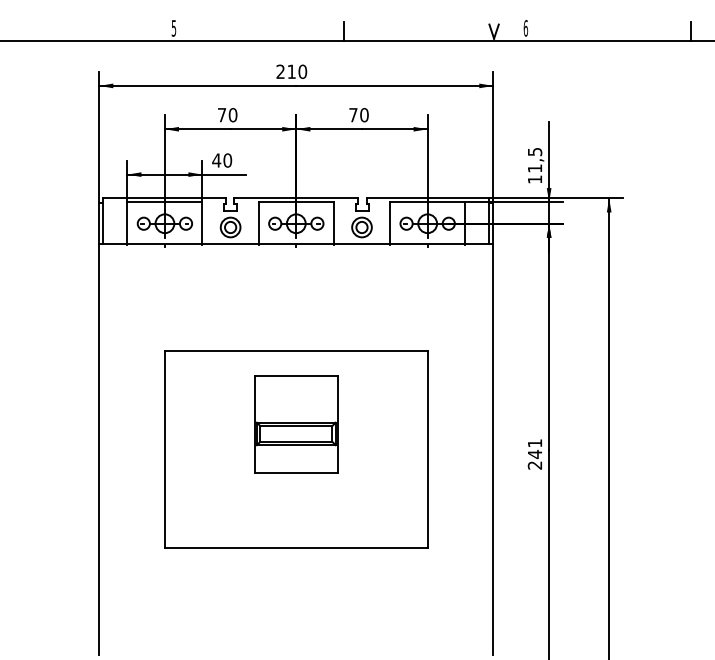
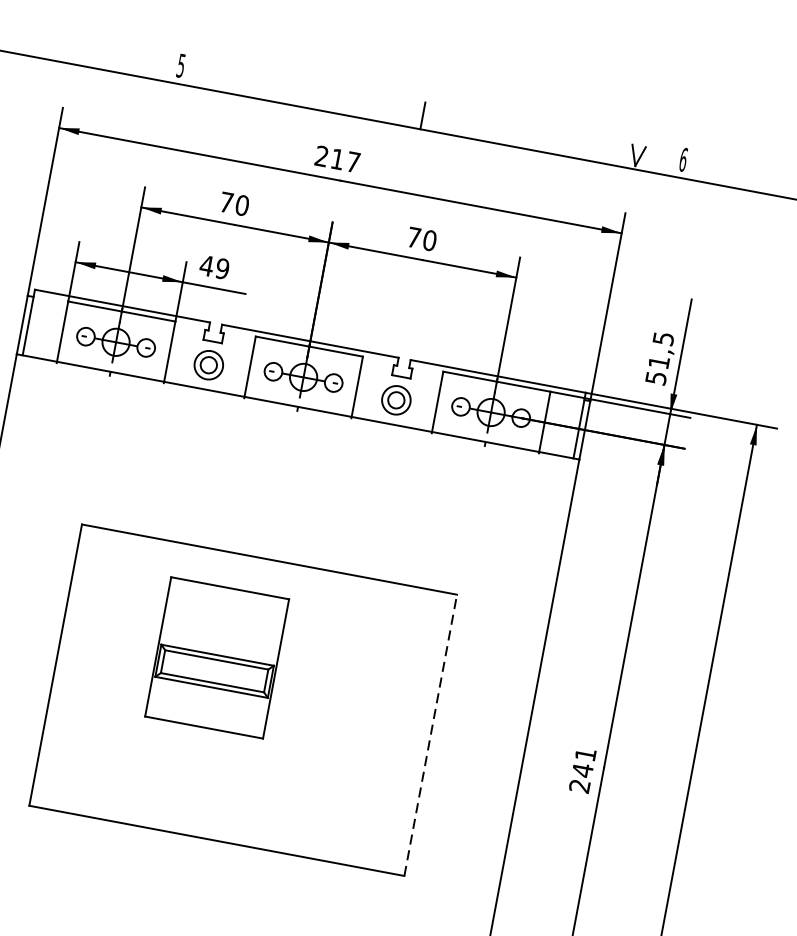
text: (302, 71) -> (353, 161), 210 -> 217
text: (227, 160) -> (222, 268), 40 -> 49
text: (535, 179) -> (656, 378), 11,5 -> 51,5
part: (296, 424) -> (217, 657), moved
line: (427, 449) -> (430, 734), solid -> dashed

